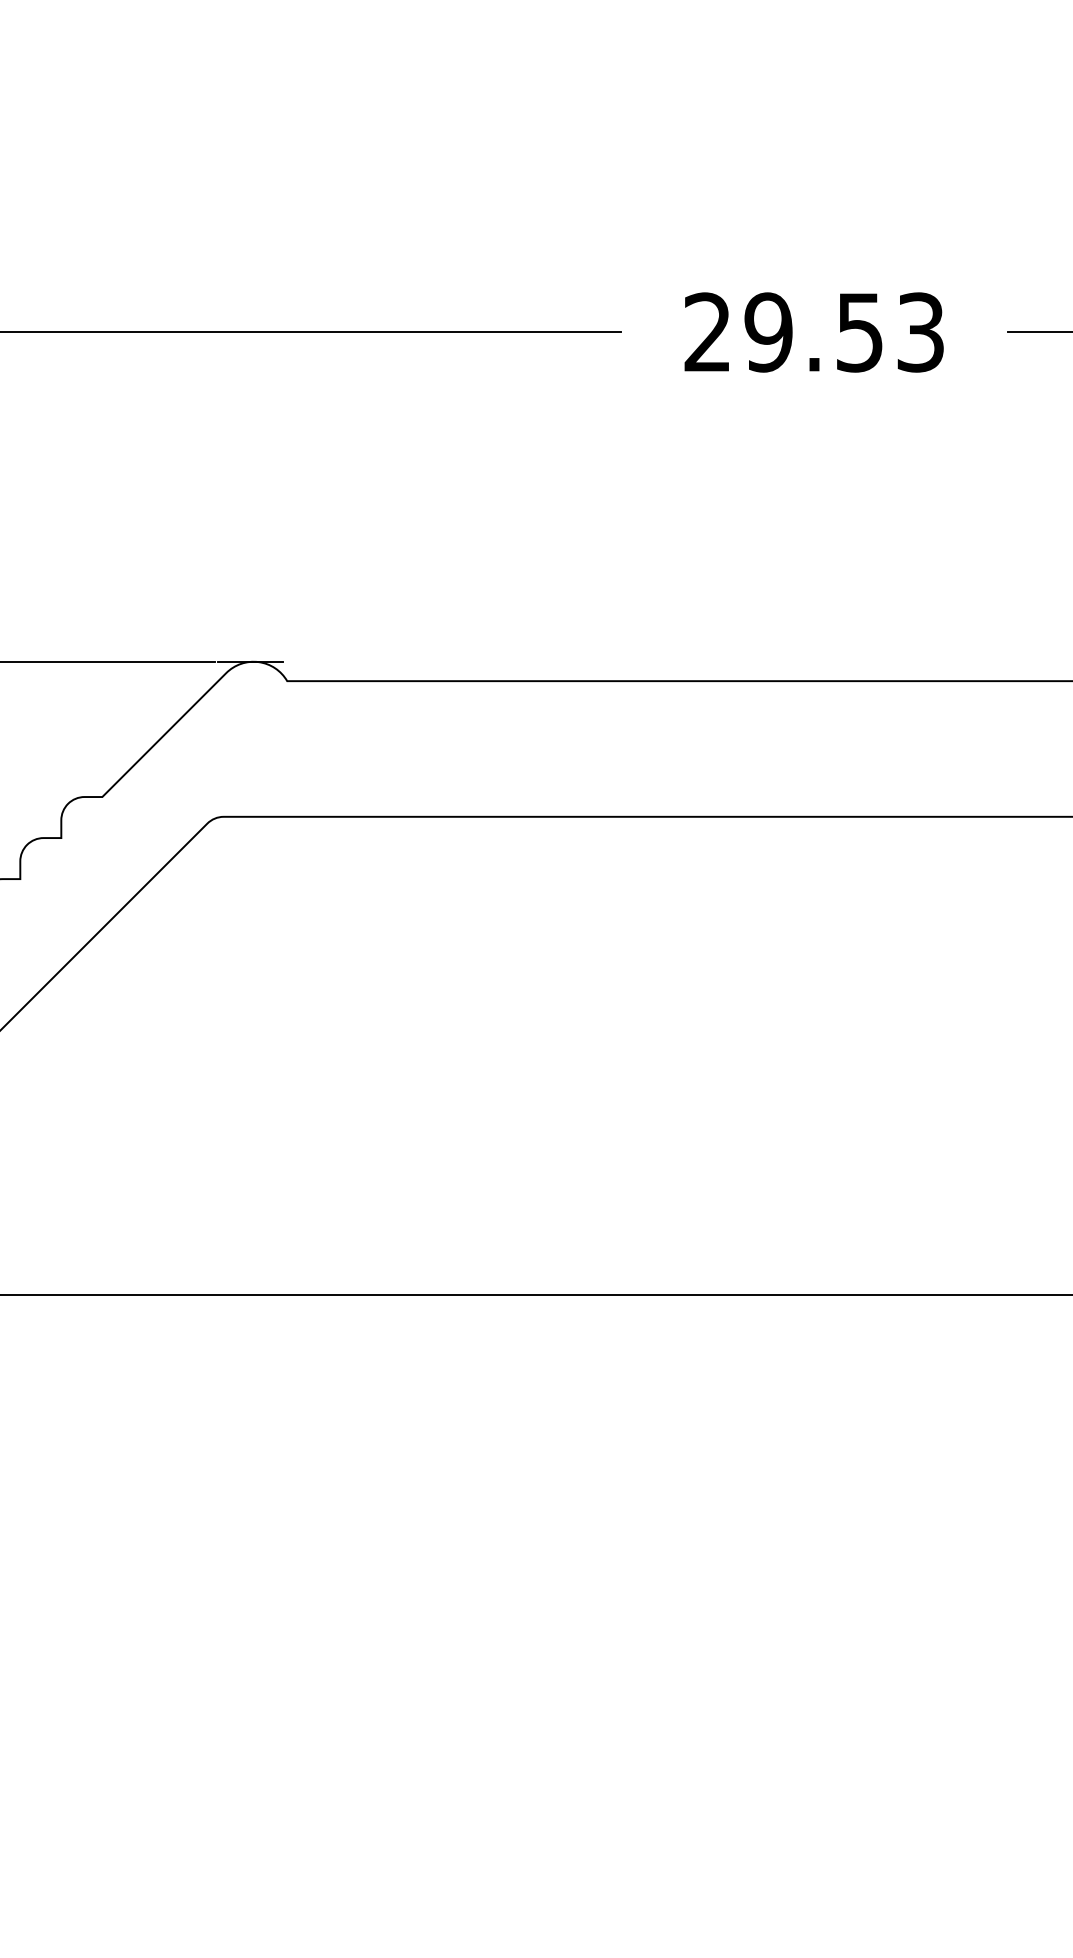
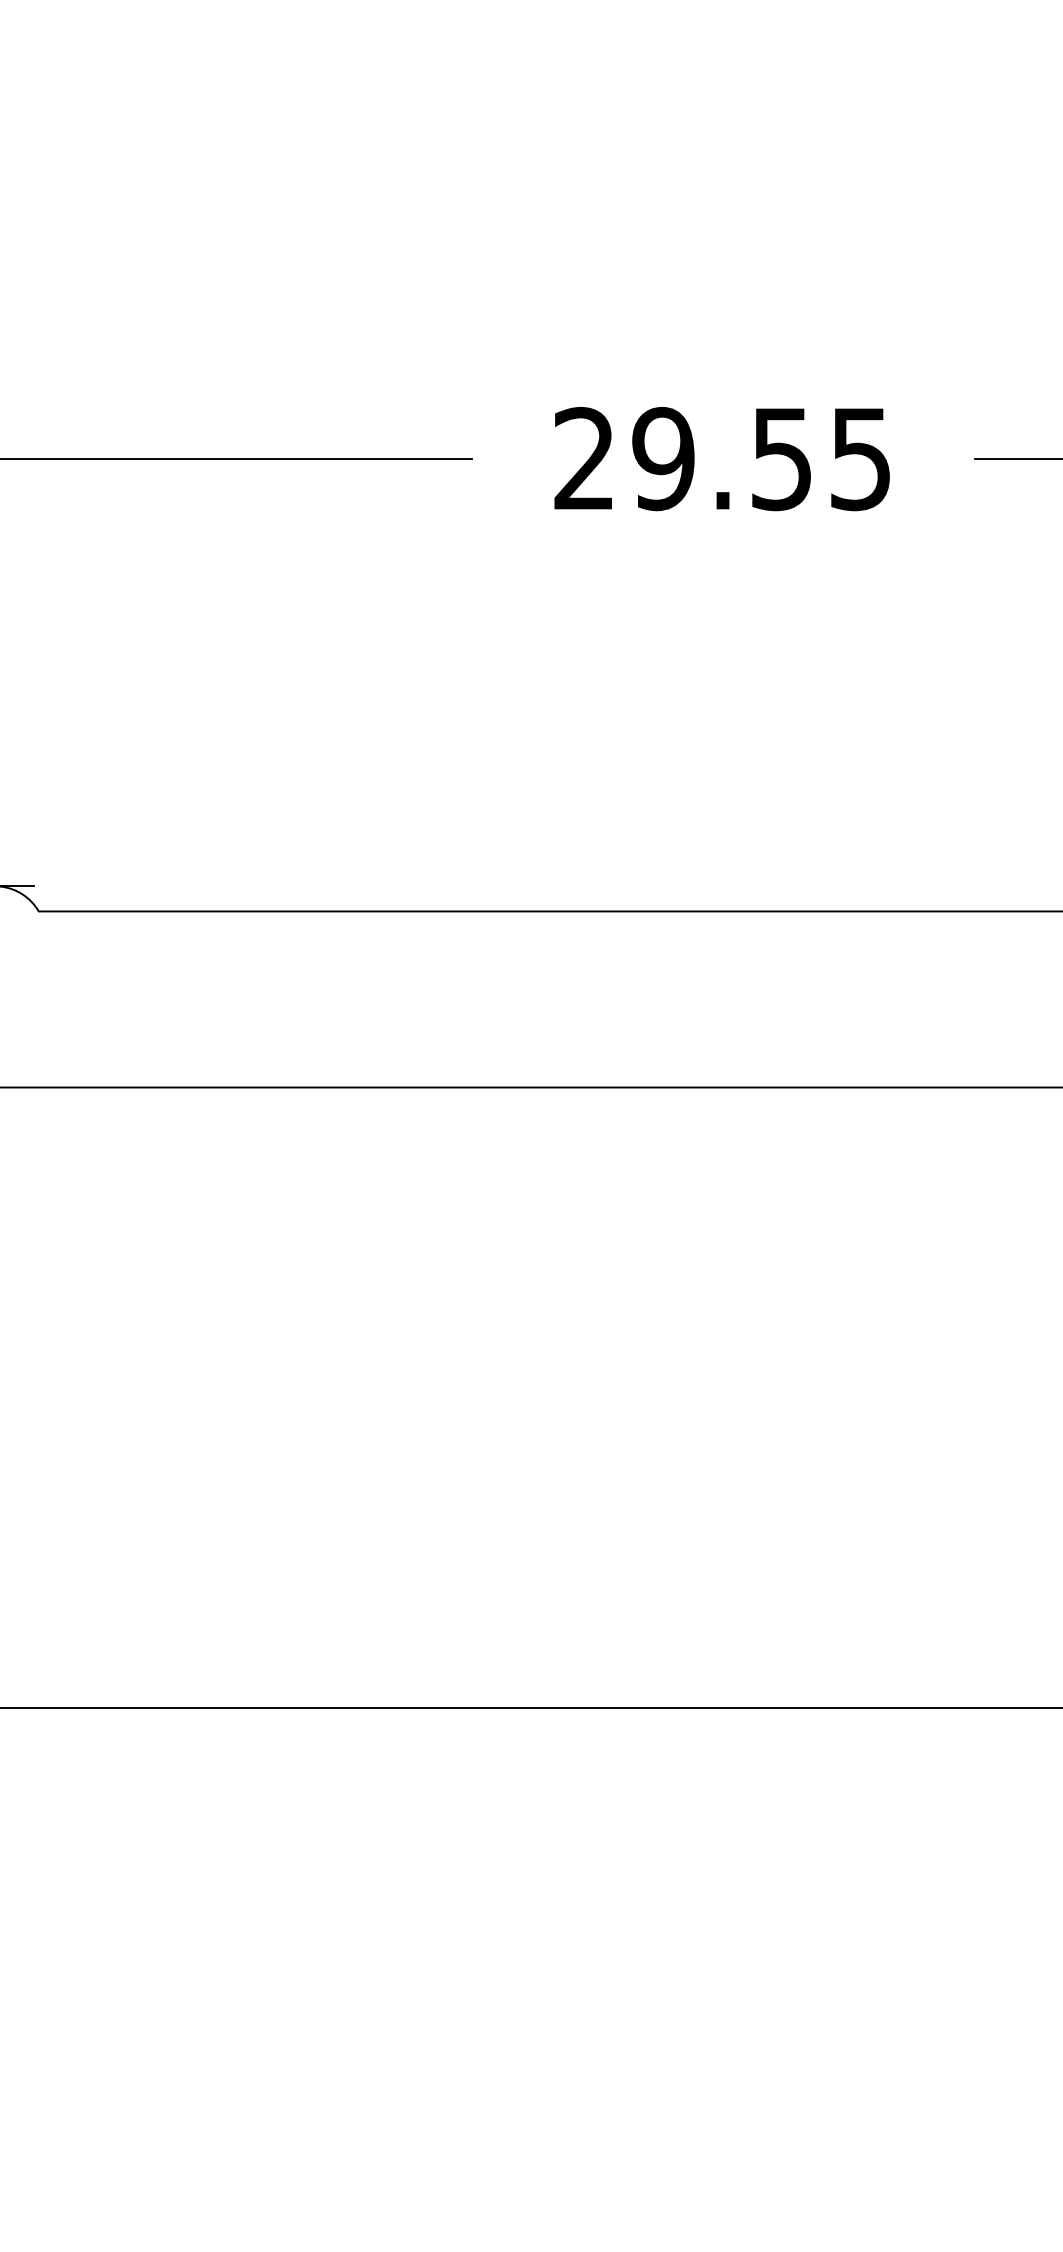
text: (920, 332) -> (860, 458), 29.53 -> 29.55

